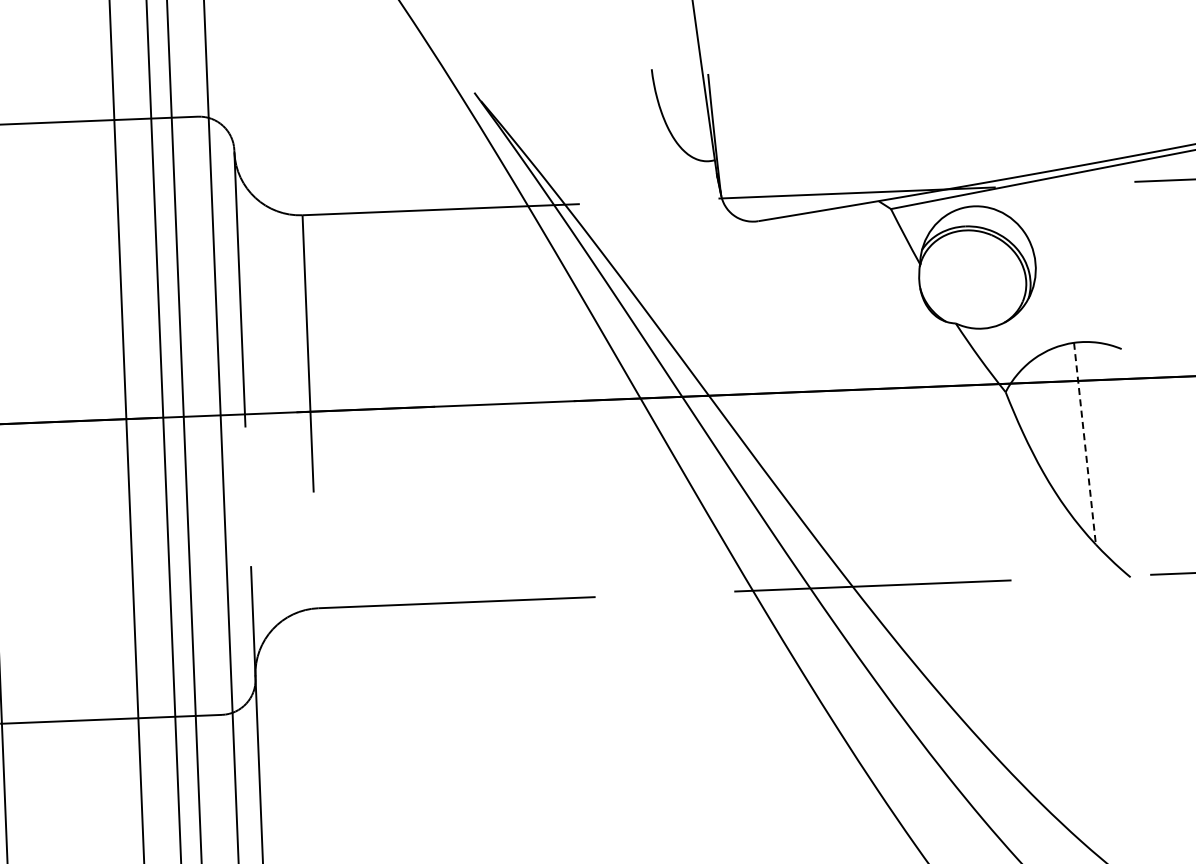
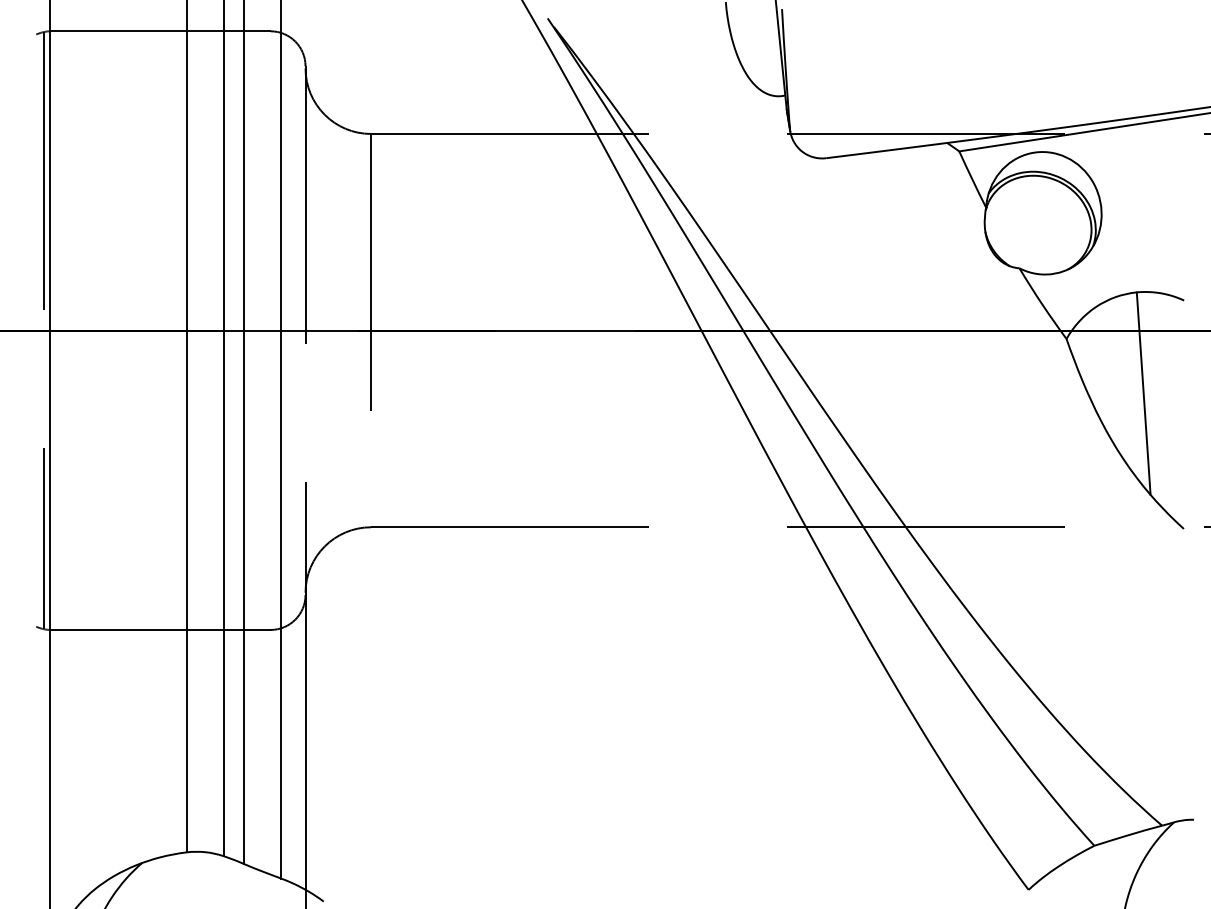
line: (1084, 444) -> (1143, 394), dashed -> solid

